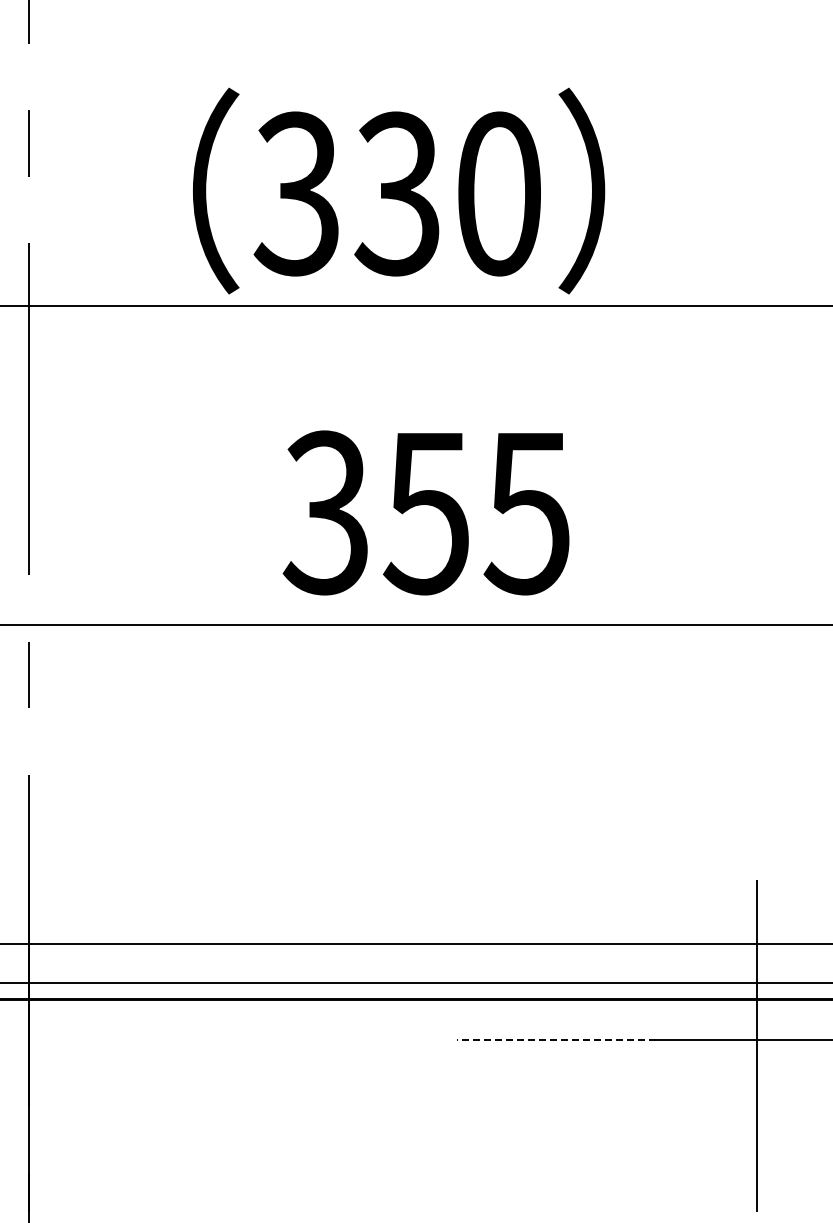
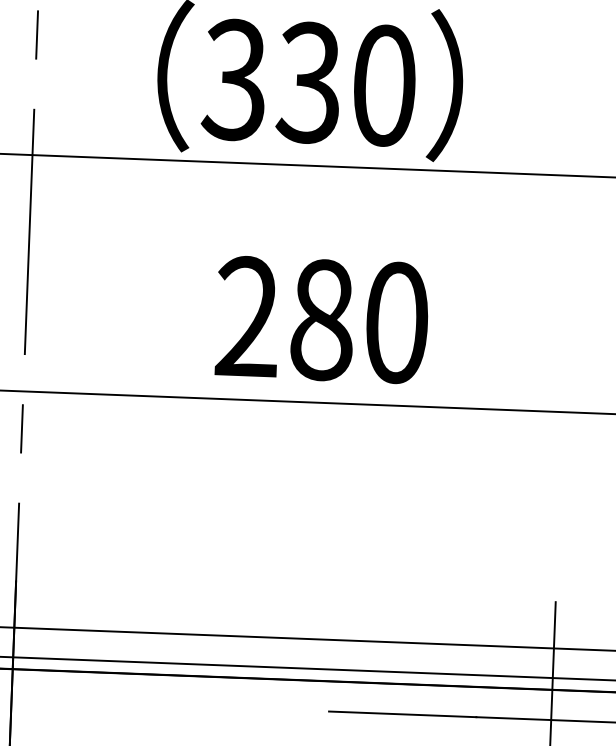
text: (426, 512) -> (321, 319), 355 -> 280
line: (555, 1040) -> (402, 714), dashed -> solid

